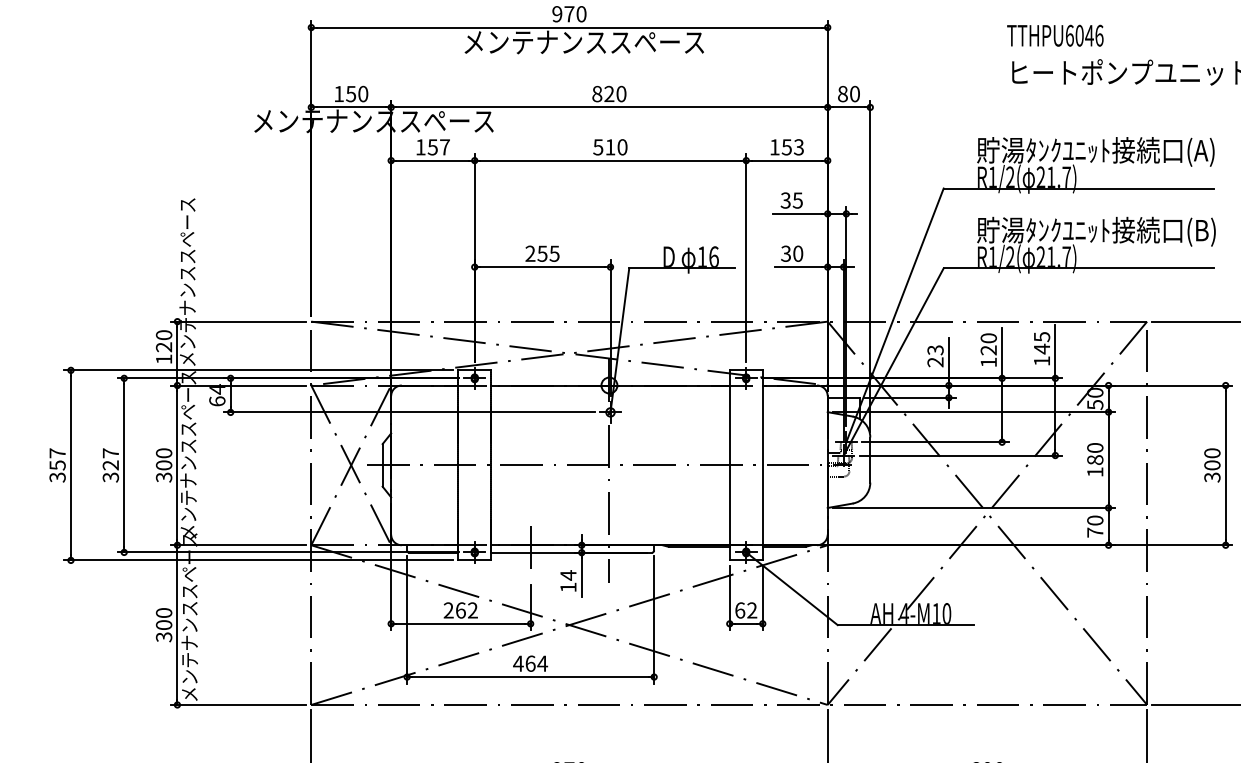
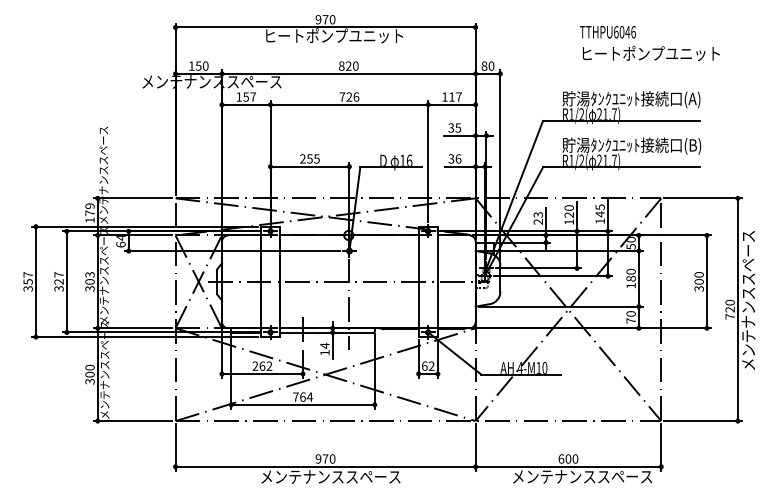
text: (583, 41) -> (333, 35), メンテナンススペース -> ヒートポンプユニット
text: (610, 146) -> (349, 96), 510 -> 726
text: (793, 146) -> (455, 96), 153 -> 117
text: (798, 253) -> (458, 158), 30 -> 36
text: (163, 340) -> (89, 209), 120 -> 179
text: (163, 452) -> (89, 274), 300 -> 303
text: (517, 662) -> (295, 396), 464 -> 764

